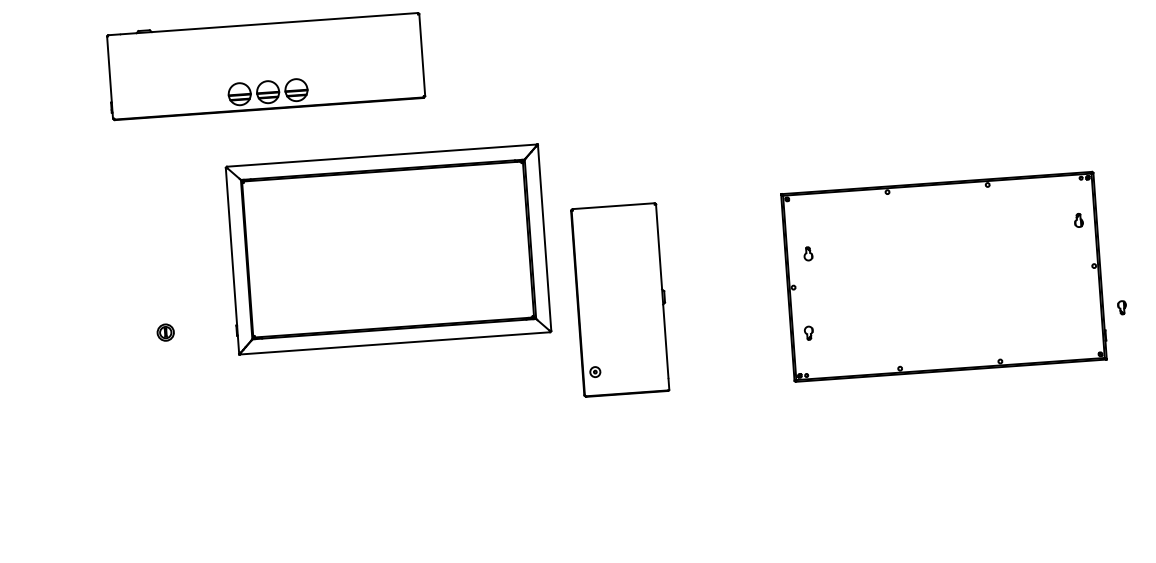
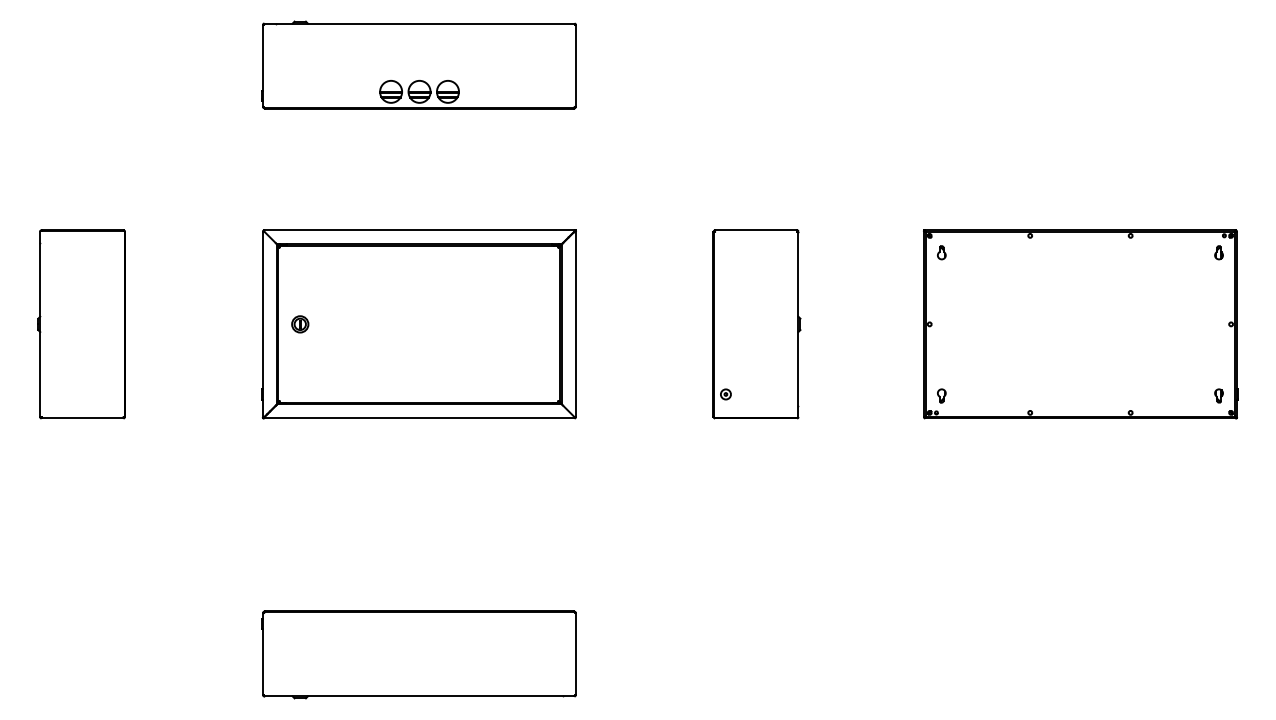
part: (1078, 220) -> (1218, 252), moved
part: (387, 249) -> (418, 324), moved
part: (807, 253) -> (941, 252), moved
part: (1121, 307) -> (1218, 395), moved
part: (808, 332) -> (941, 395), moved

